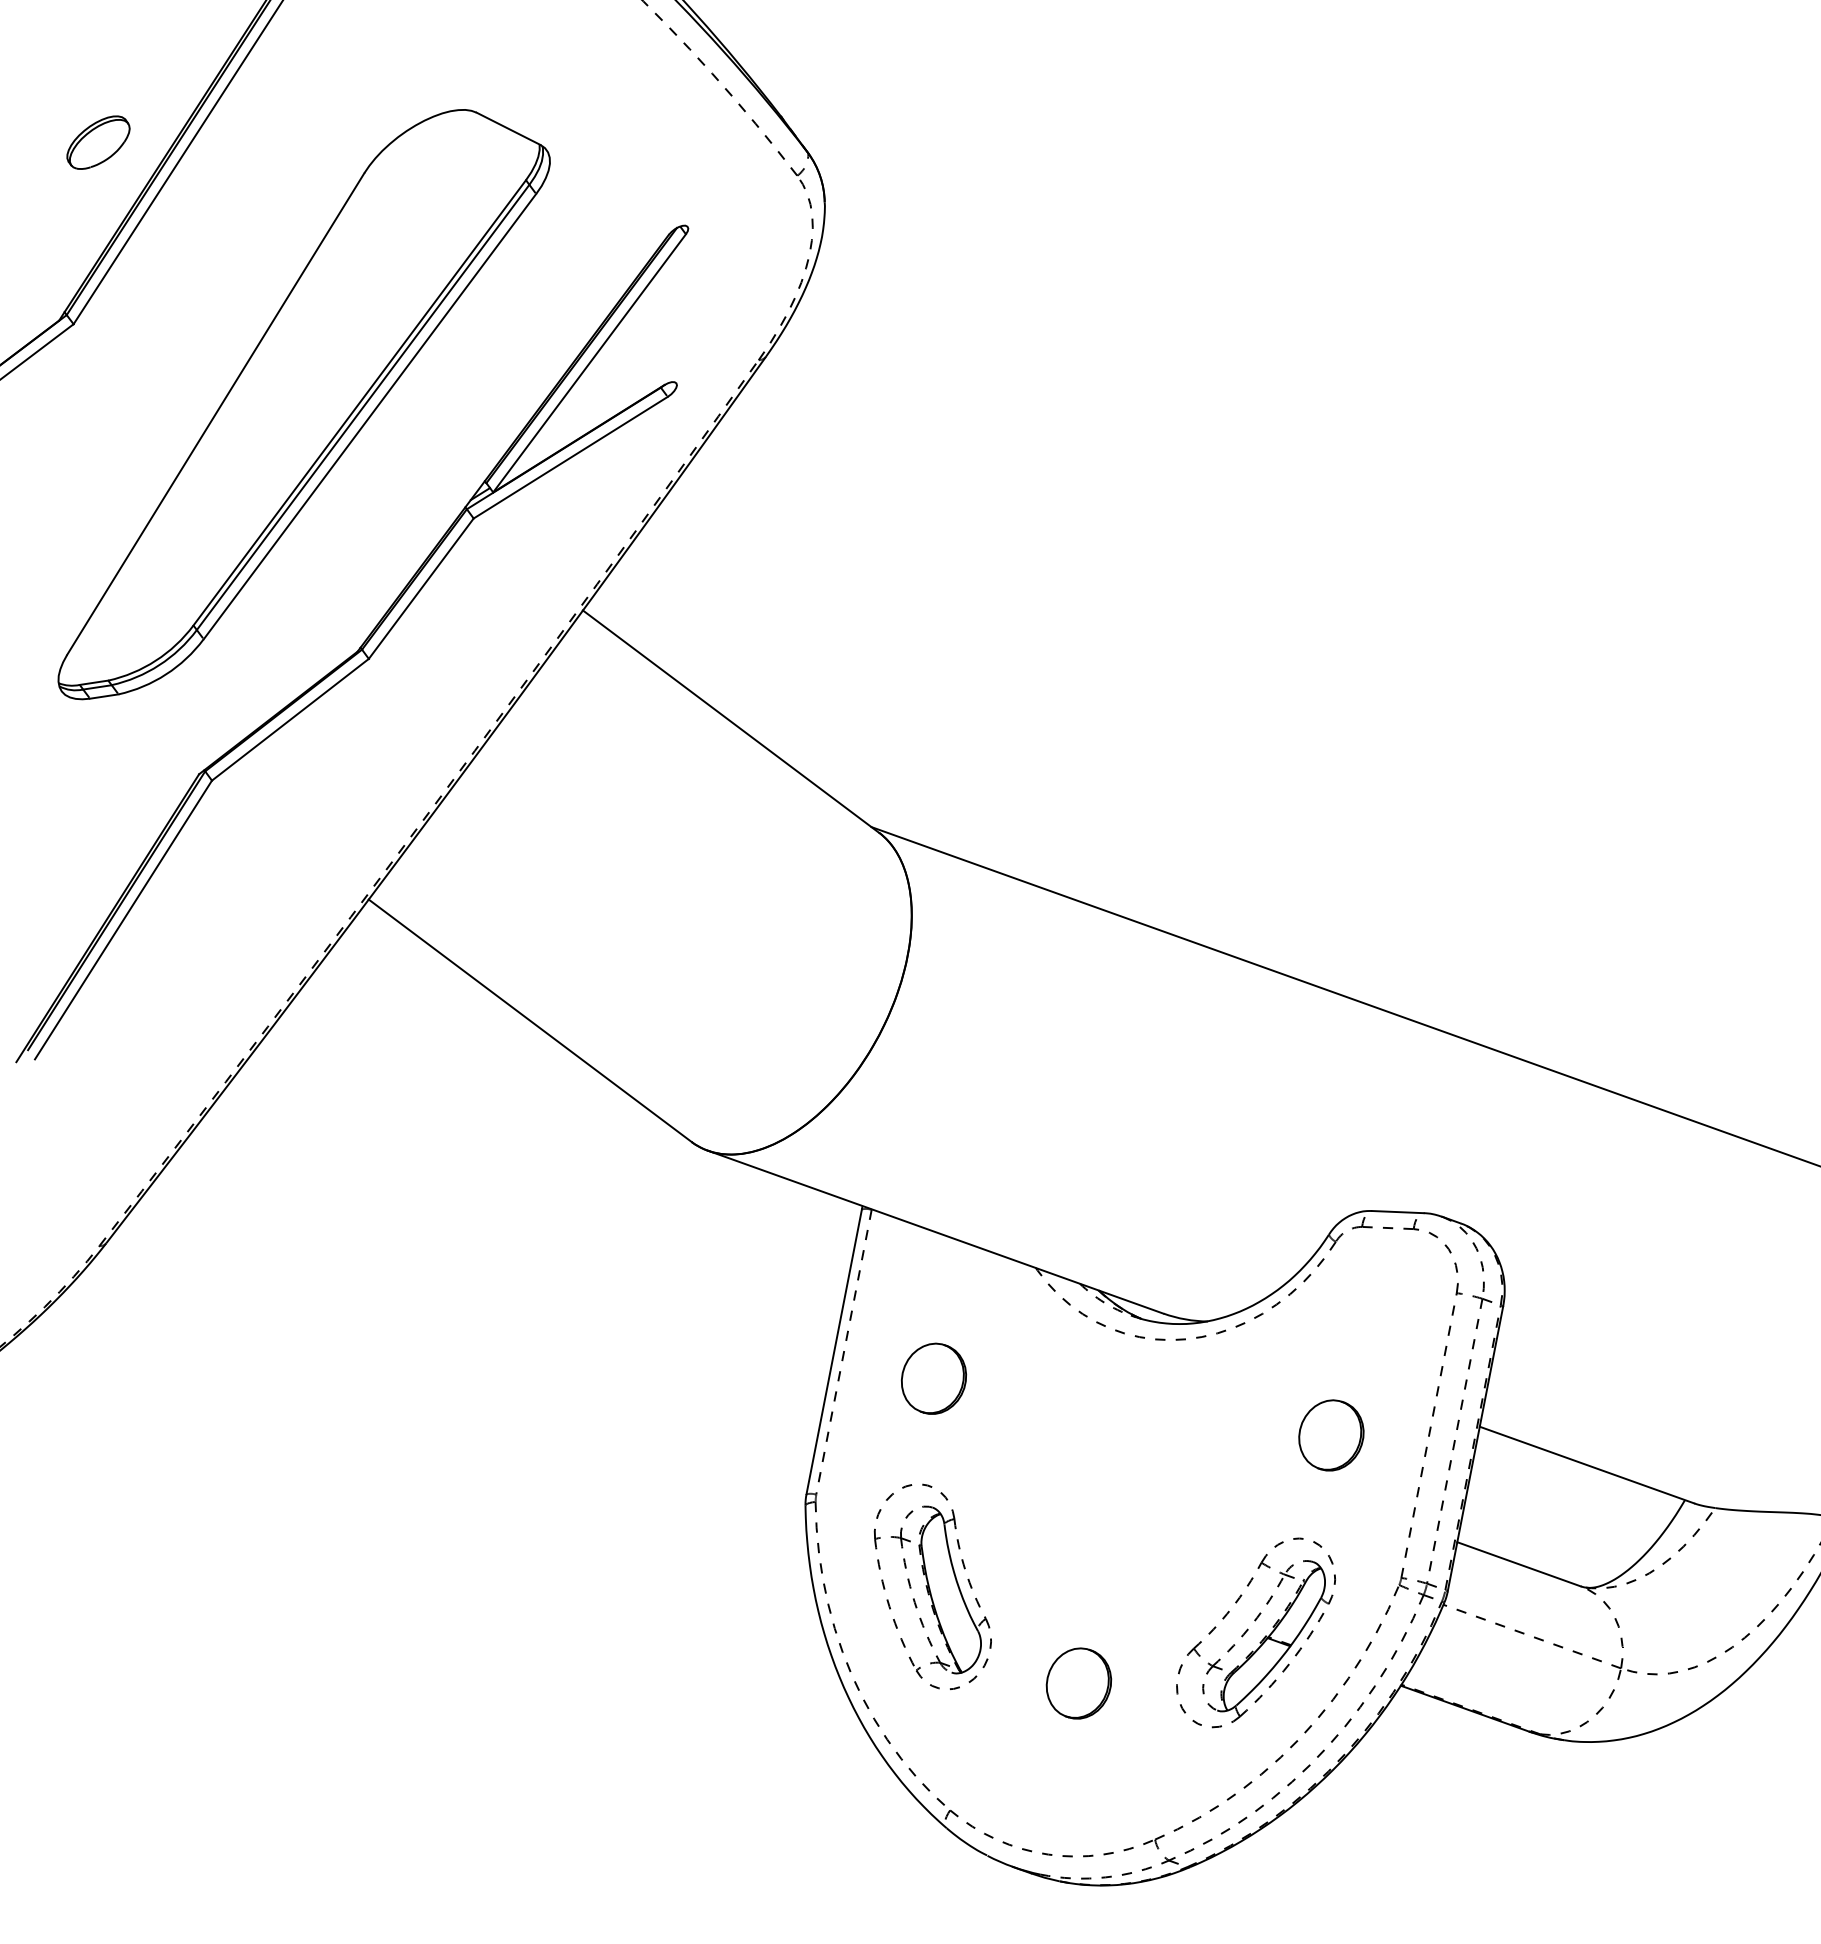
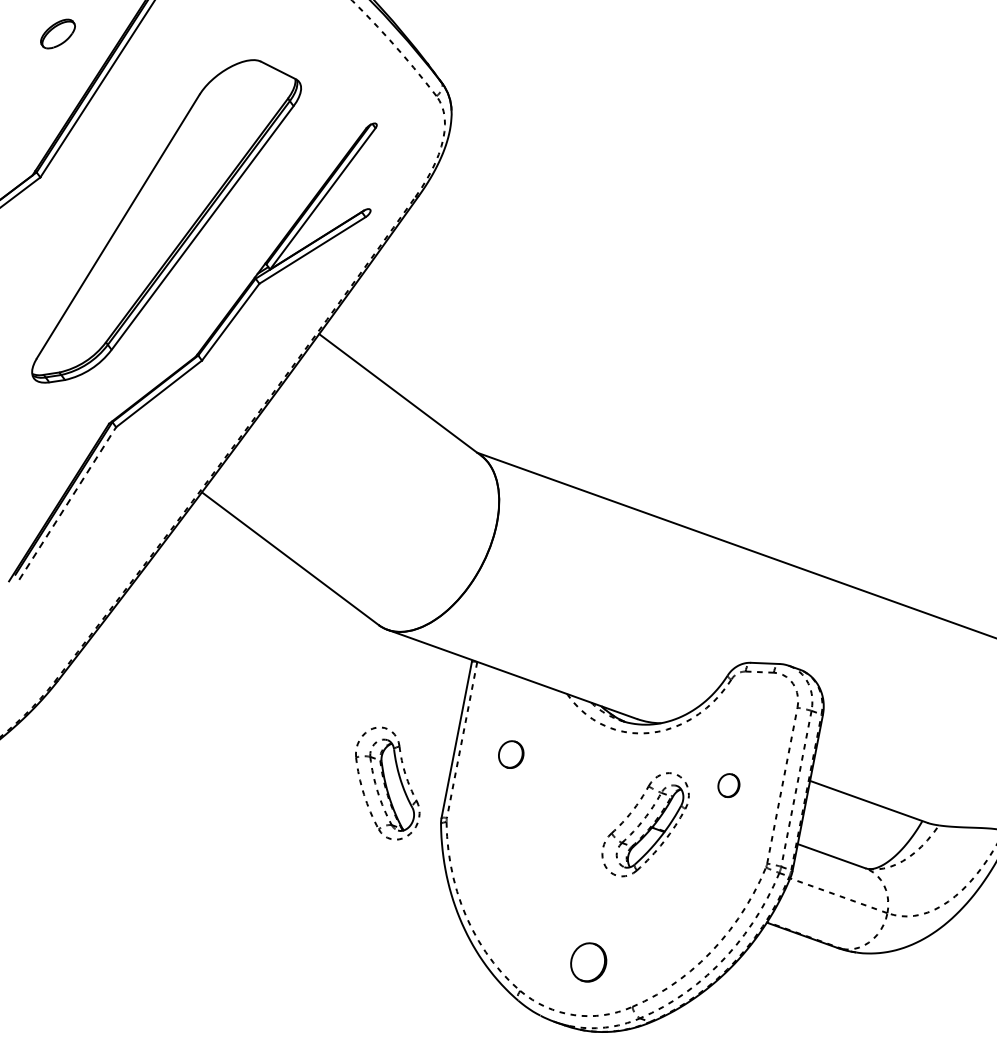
part: (97, 141) -> (57, 33), moved
line: (123, 919) -> (67, 503), solid -> dashed
part: (932, 1378) -> (510, 754), size x0.7
part: (1330, 1435) -> (728, 785), size x0.6
part: (932, 1586) -> (387, 783), moved
part: (1255, 1632) -> (645, 824), moved
part: (1078, 1683) -> (588, 962), moved

